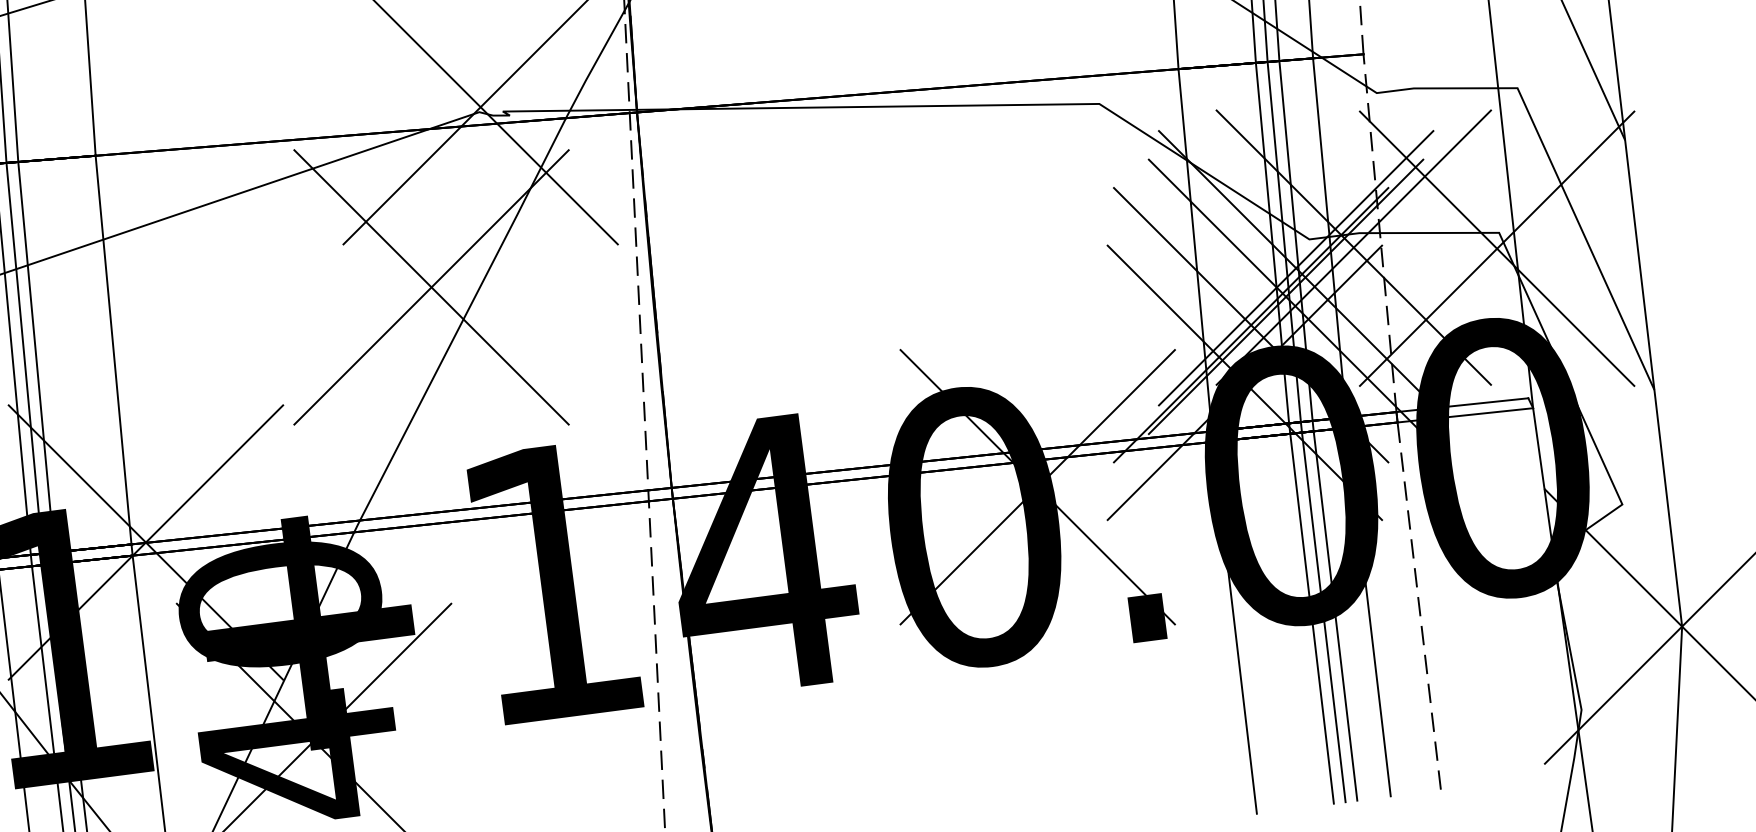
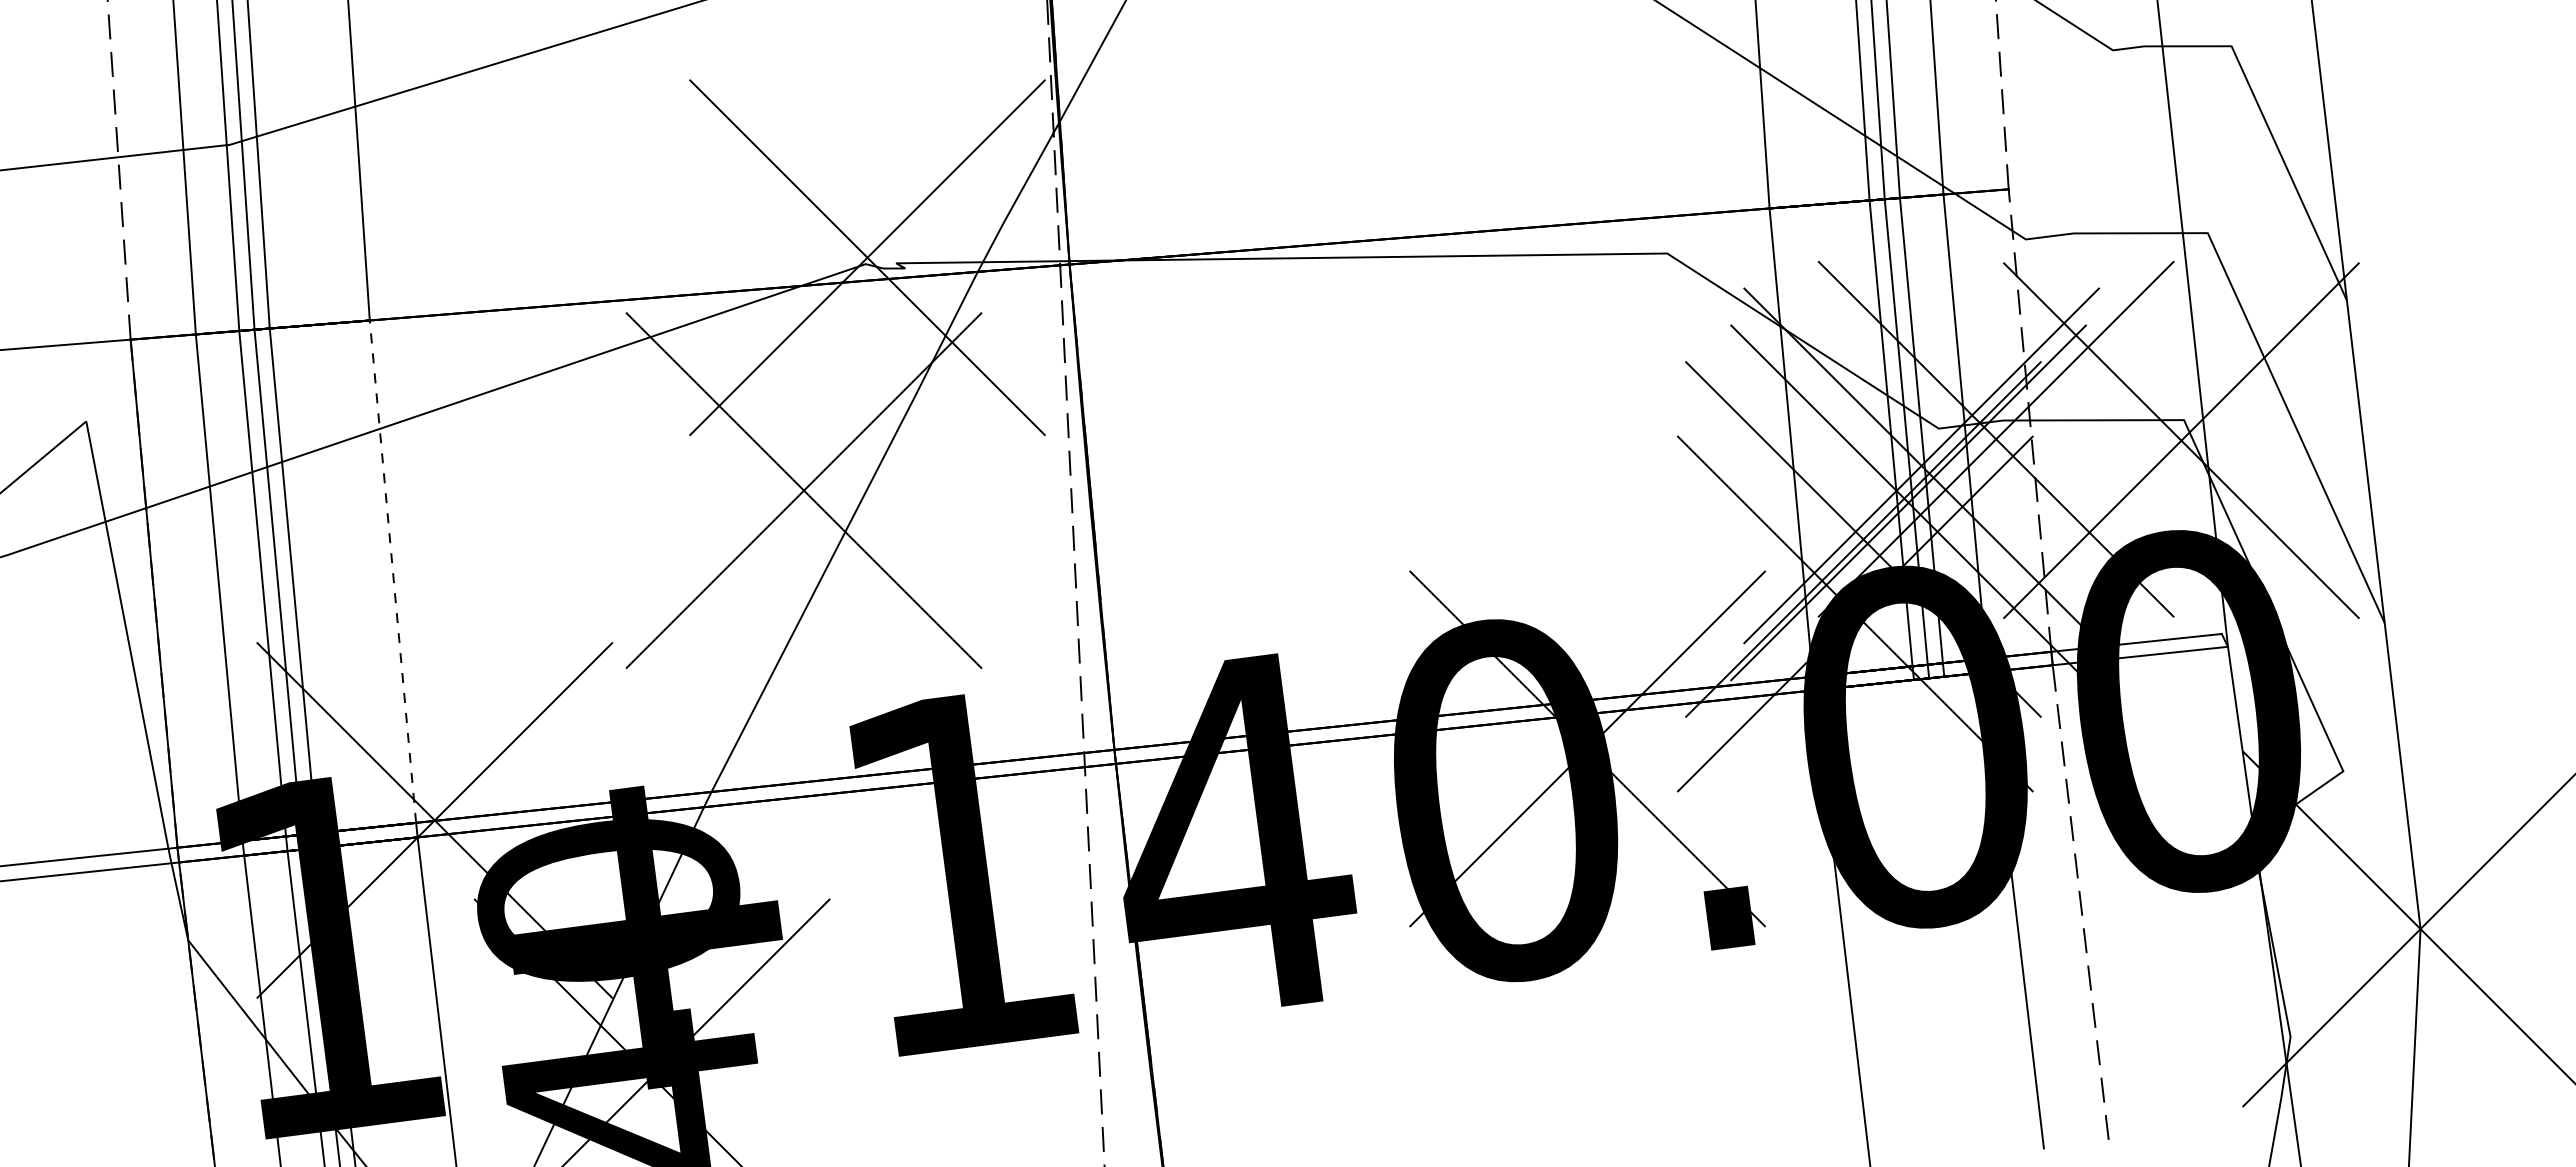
line: (113, 349) -> (392, 571), solid -> dashed
line: (1335, 616) -> (1972, 915), removed
line: (1323, 617) -> (1957, 917), removed
line: (1312, 618) -> (1942, 918), removed

